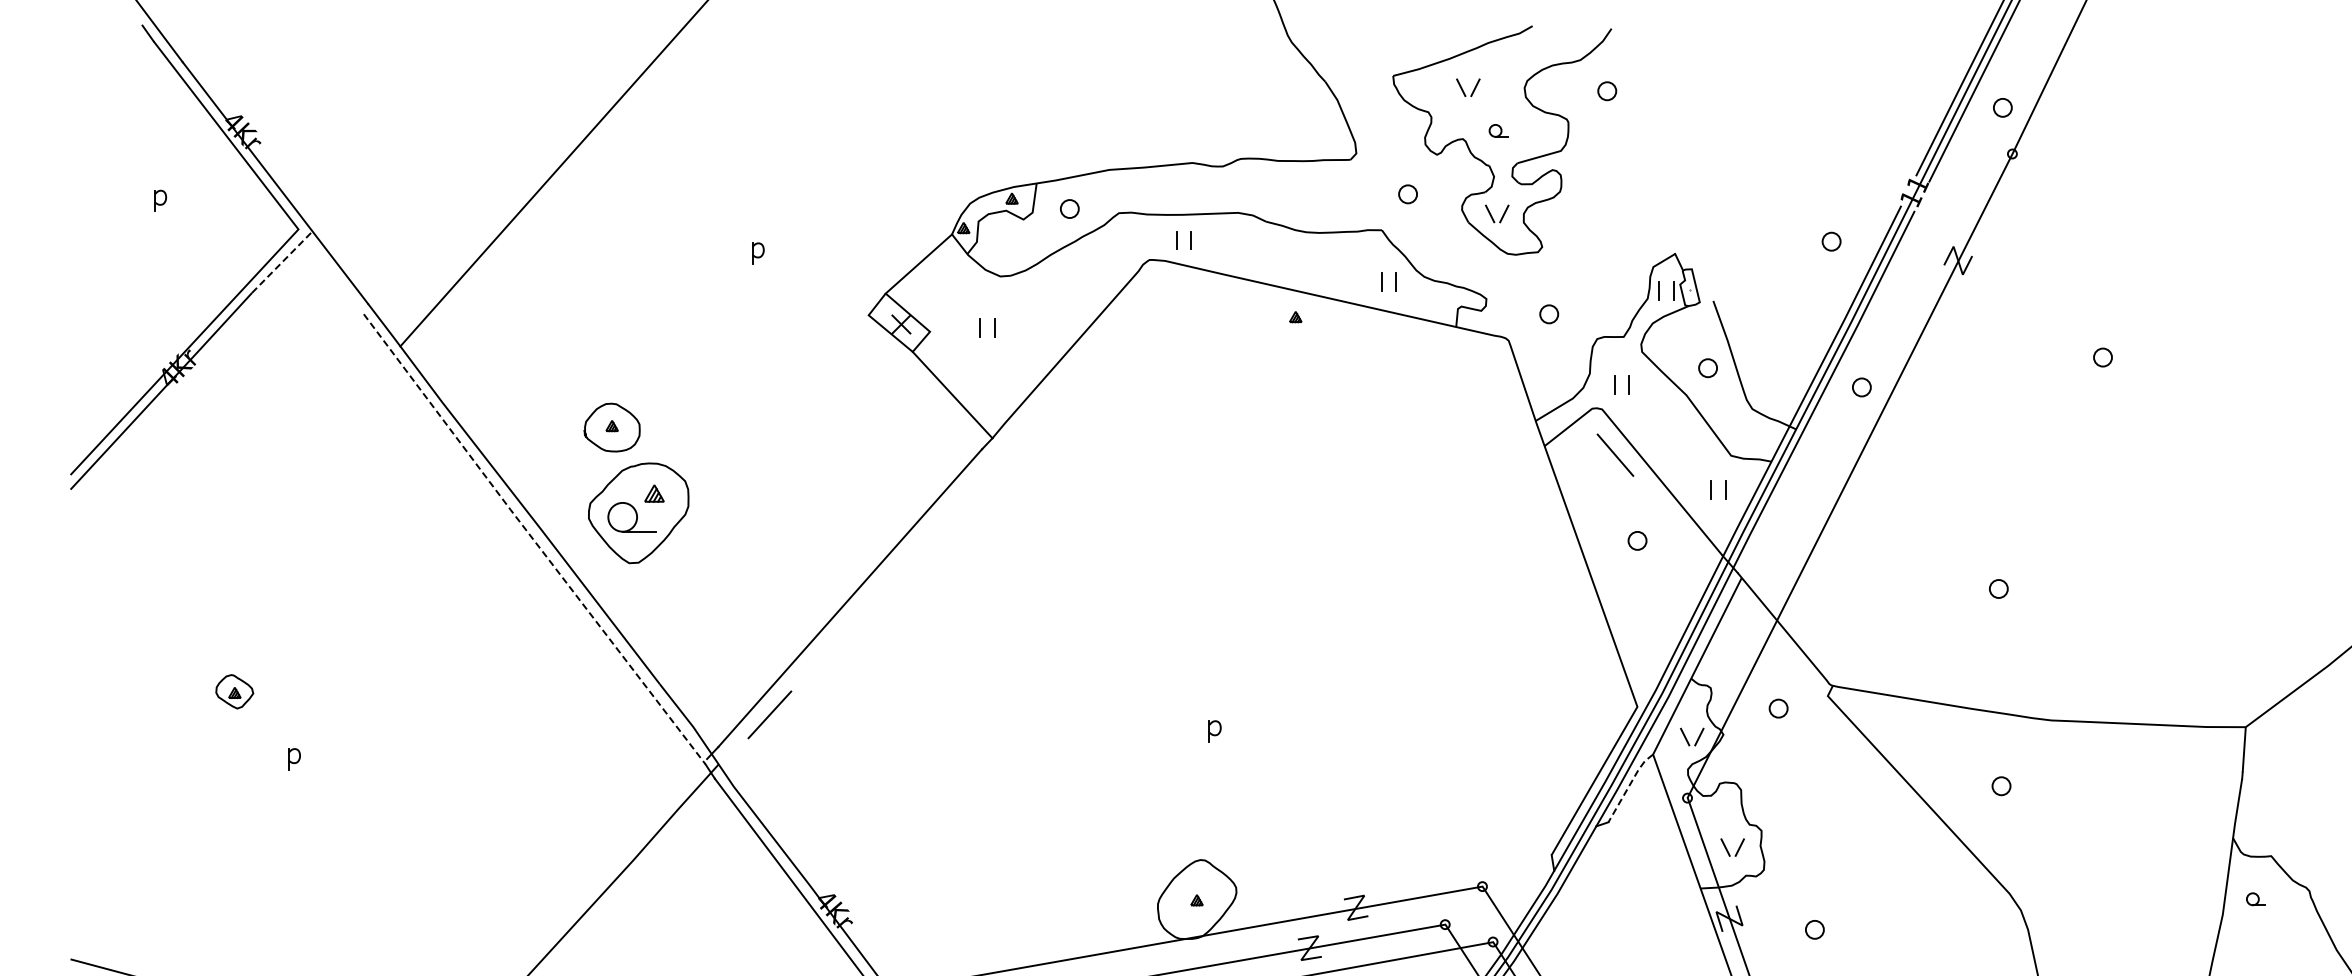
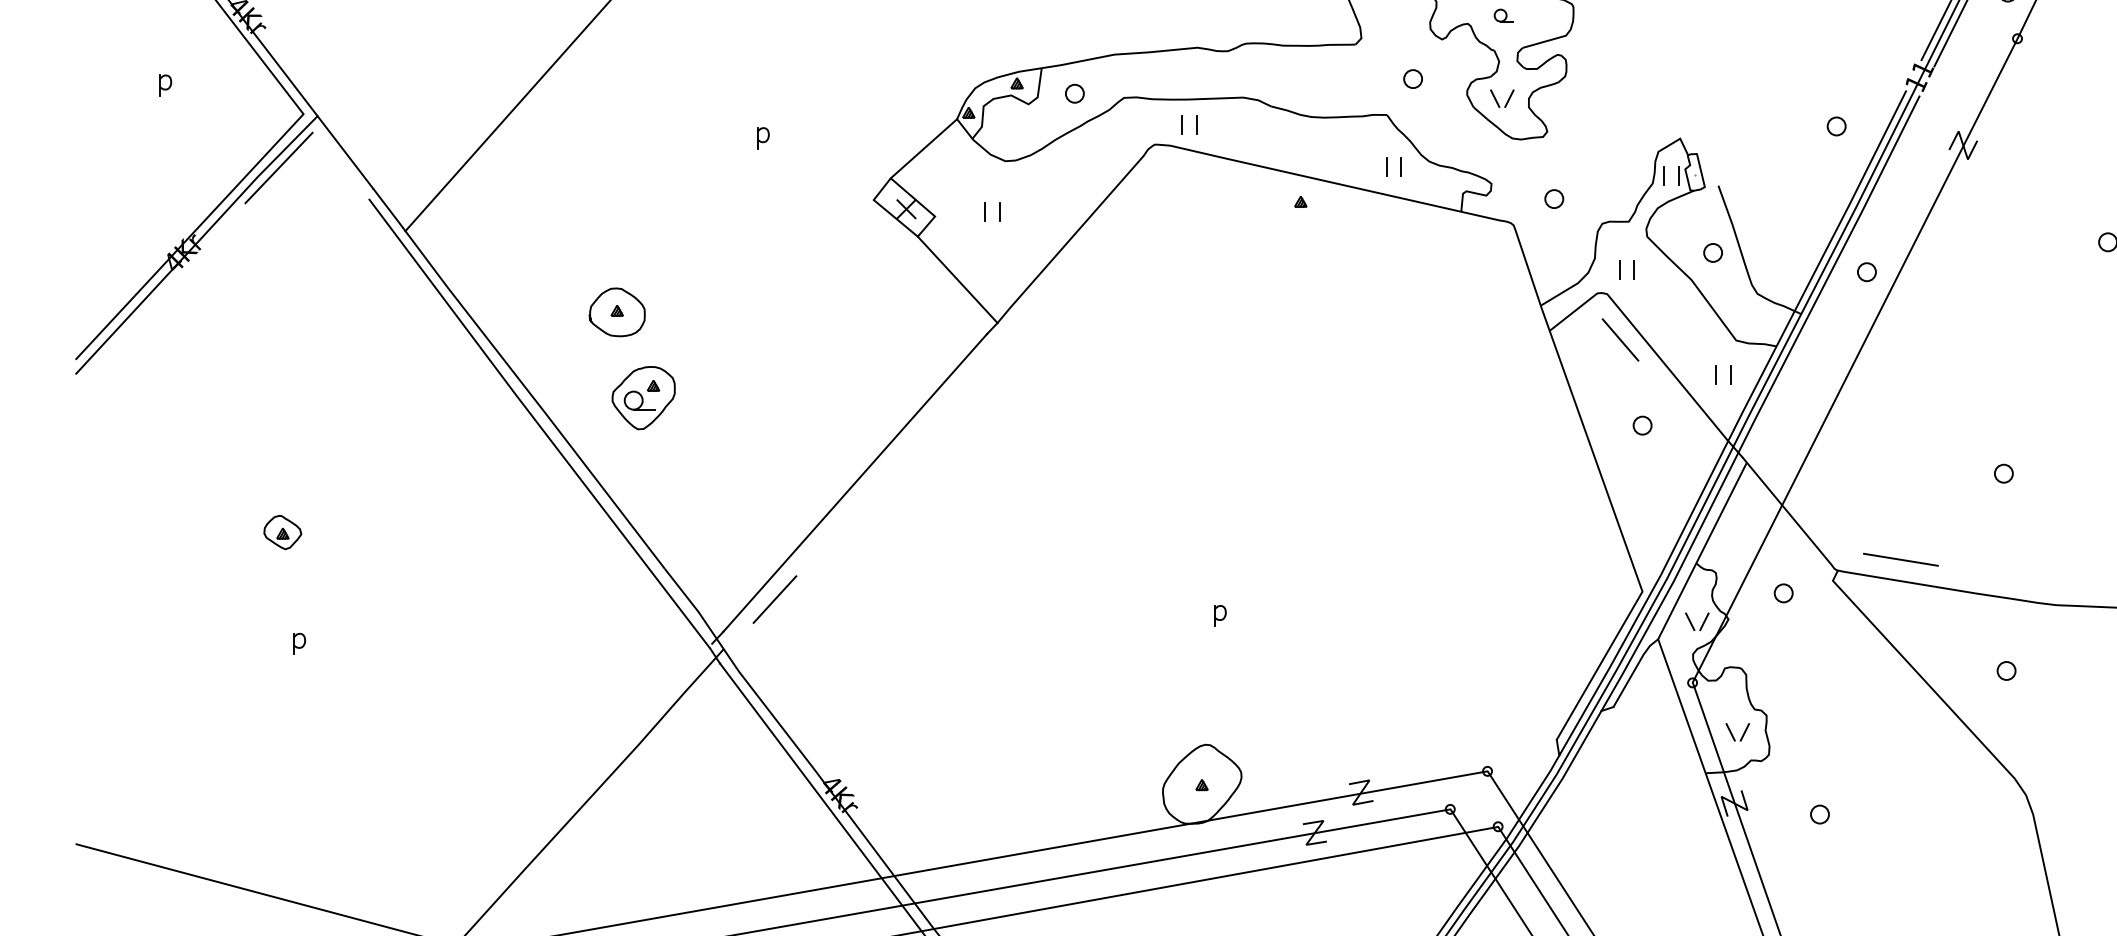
line: (282, 261) -> (287, 146), dashed -> solid
line: (273, 283) -> (278, 168), added
part: (638, 513) -> (643, 398), size x0.62
line: (533, 539) -> (538, 424), dashed -> solid
line: (1895, 675) -> (1900, 560), added
part: (234, 691) -> (282, 532), moved
line: (1629, 786) -> (1634, 671), dashed -> solid

